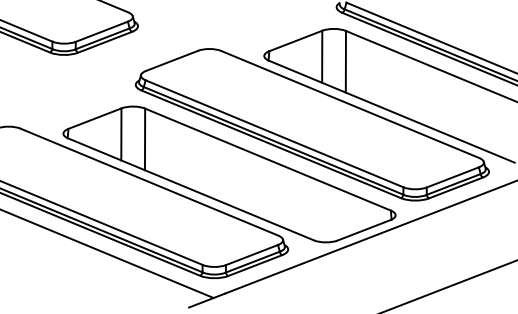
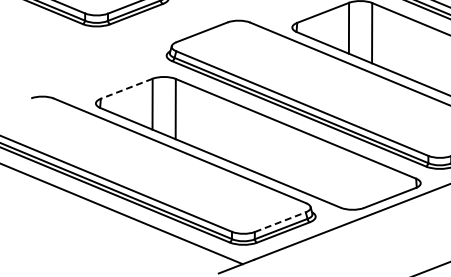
line: (94, 118) -> (126, 88), solid -> dashed
line: (252, 255) -> (280, 222), solid -> dashed

